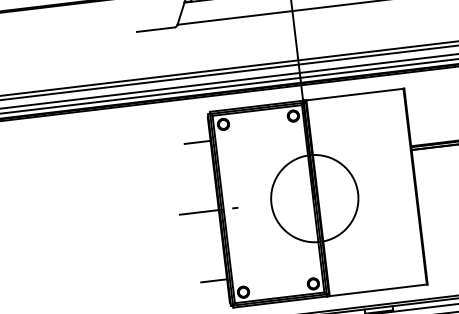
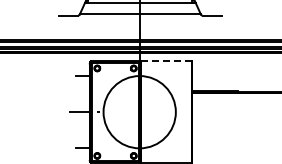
line: (354, 95) -> (166, 61), solid -> dashed
circle: (314, 197) -> (139, 111), size x1.6

